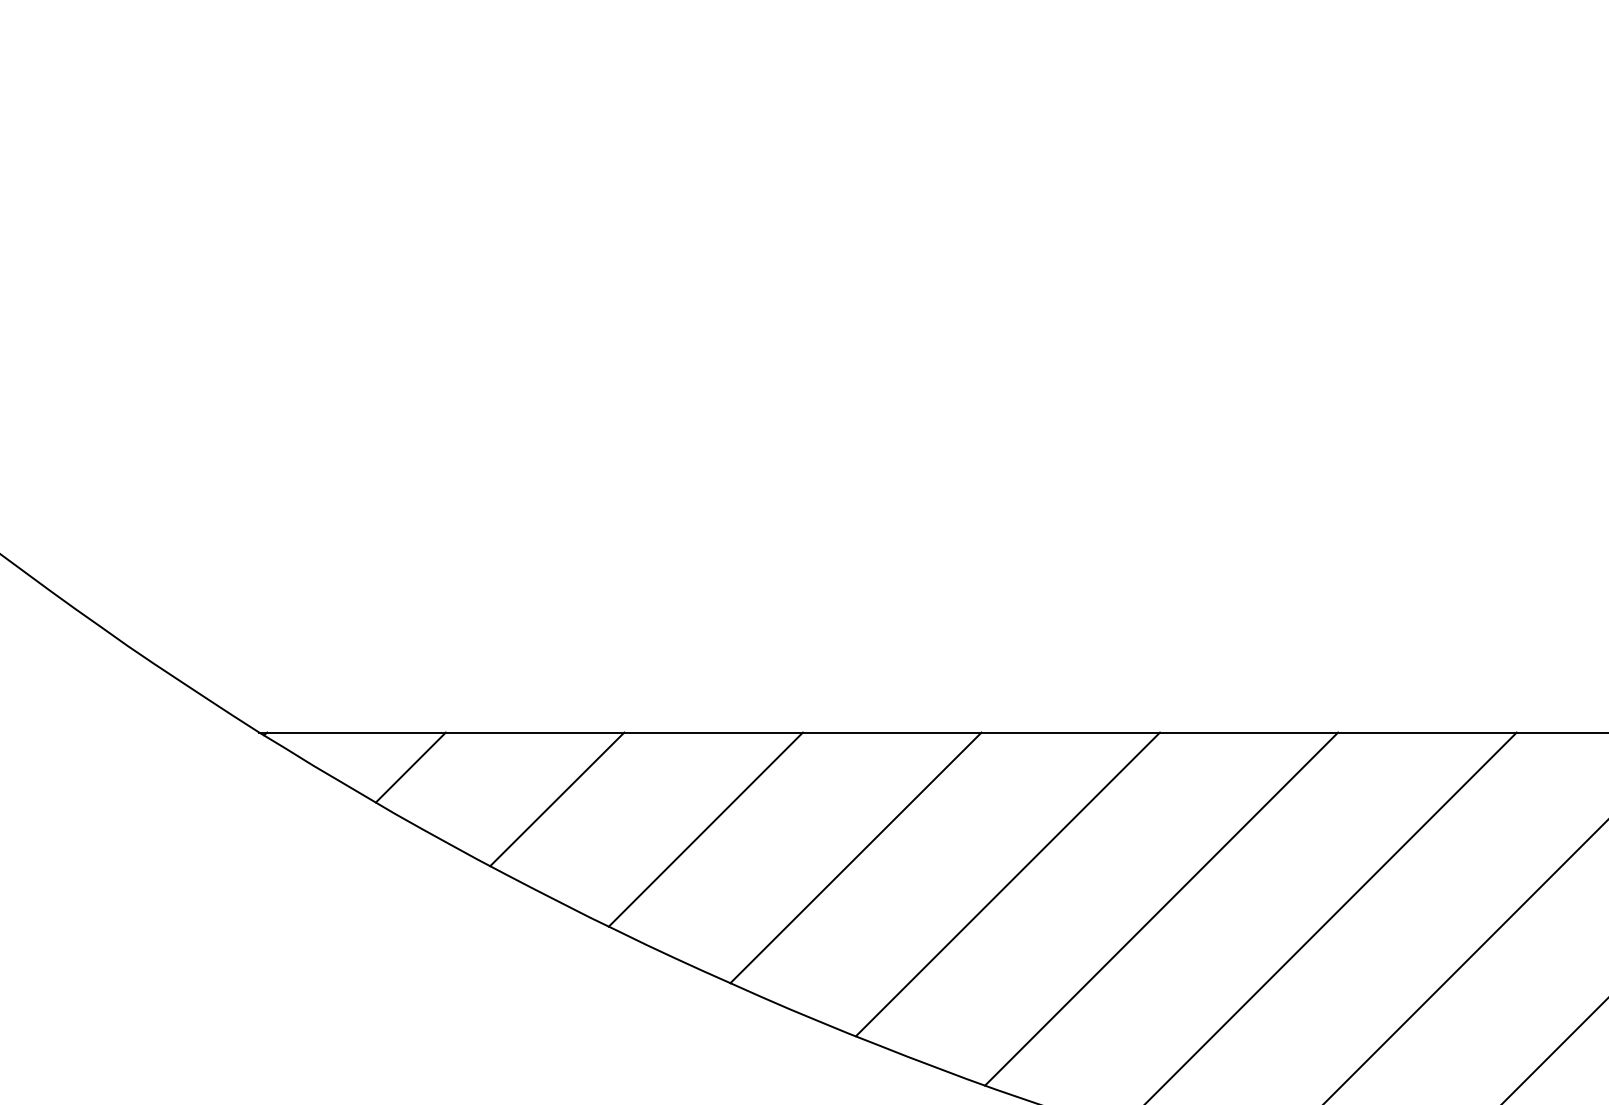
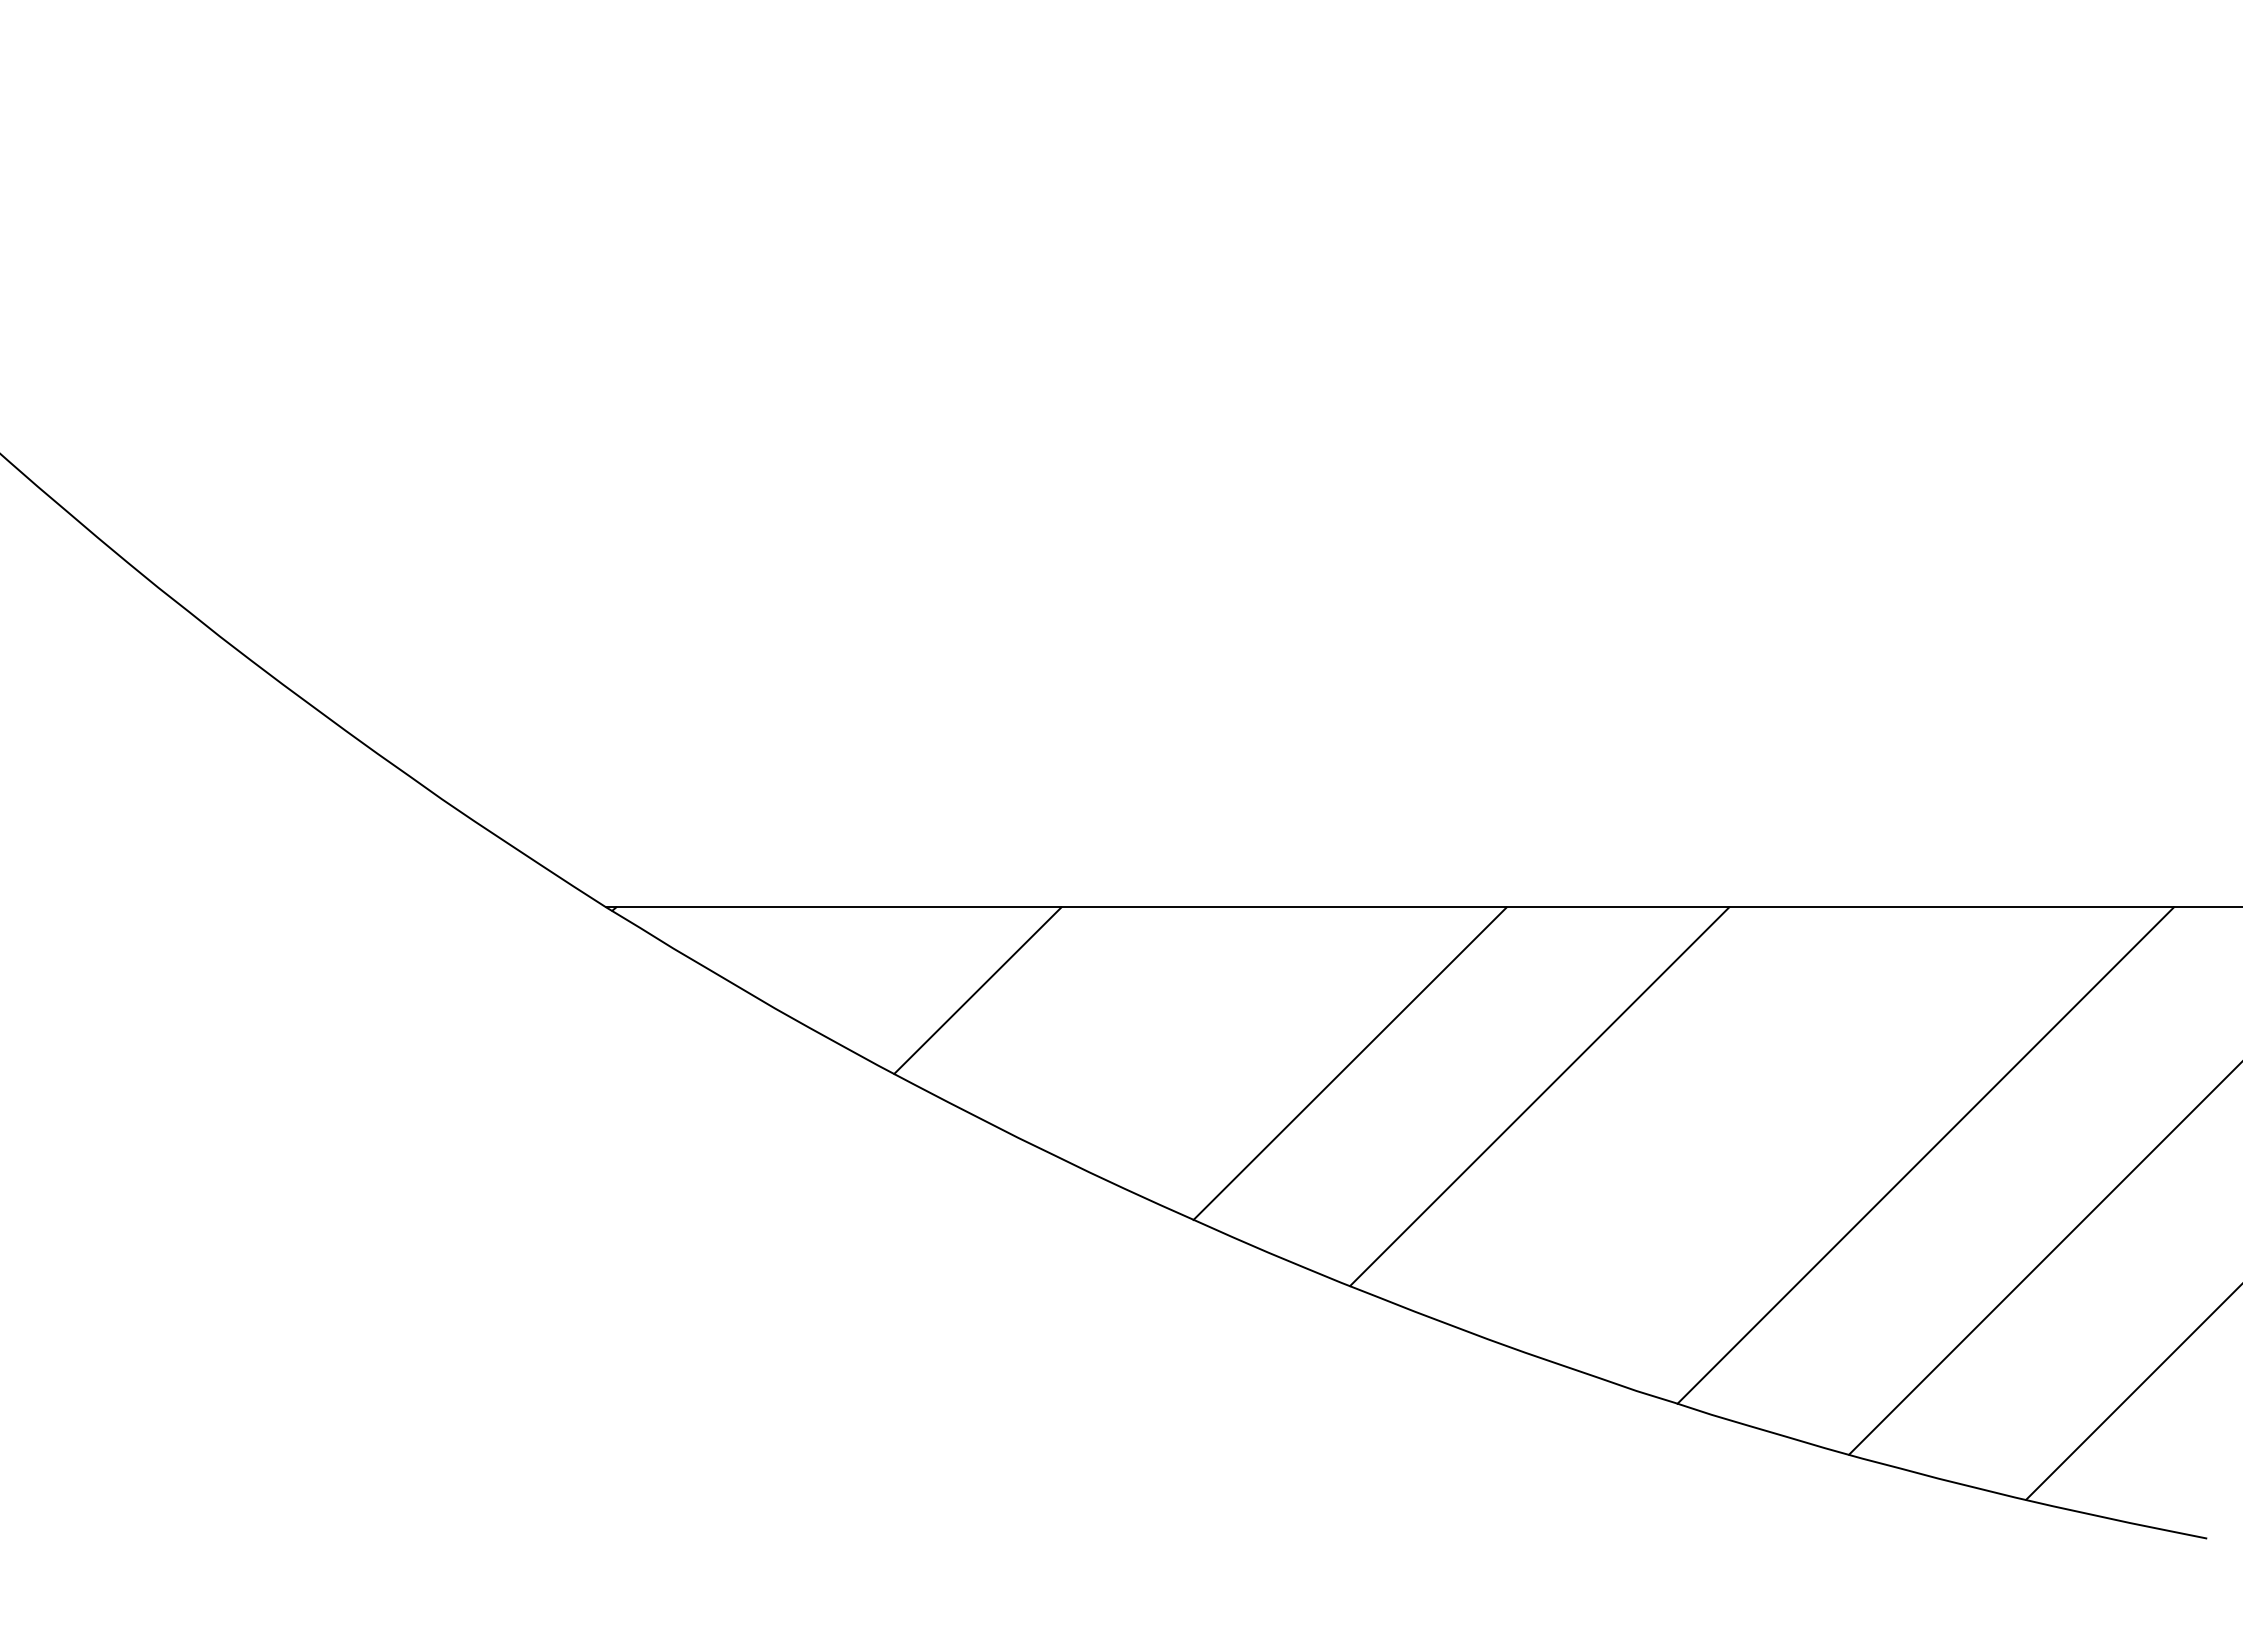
line: (410, 767) -> (794, 950), removed
line: (706, 829) -> (1163, 1028), removed
line: (1161, 909) -> (1731, 1127), removed

